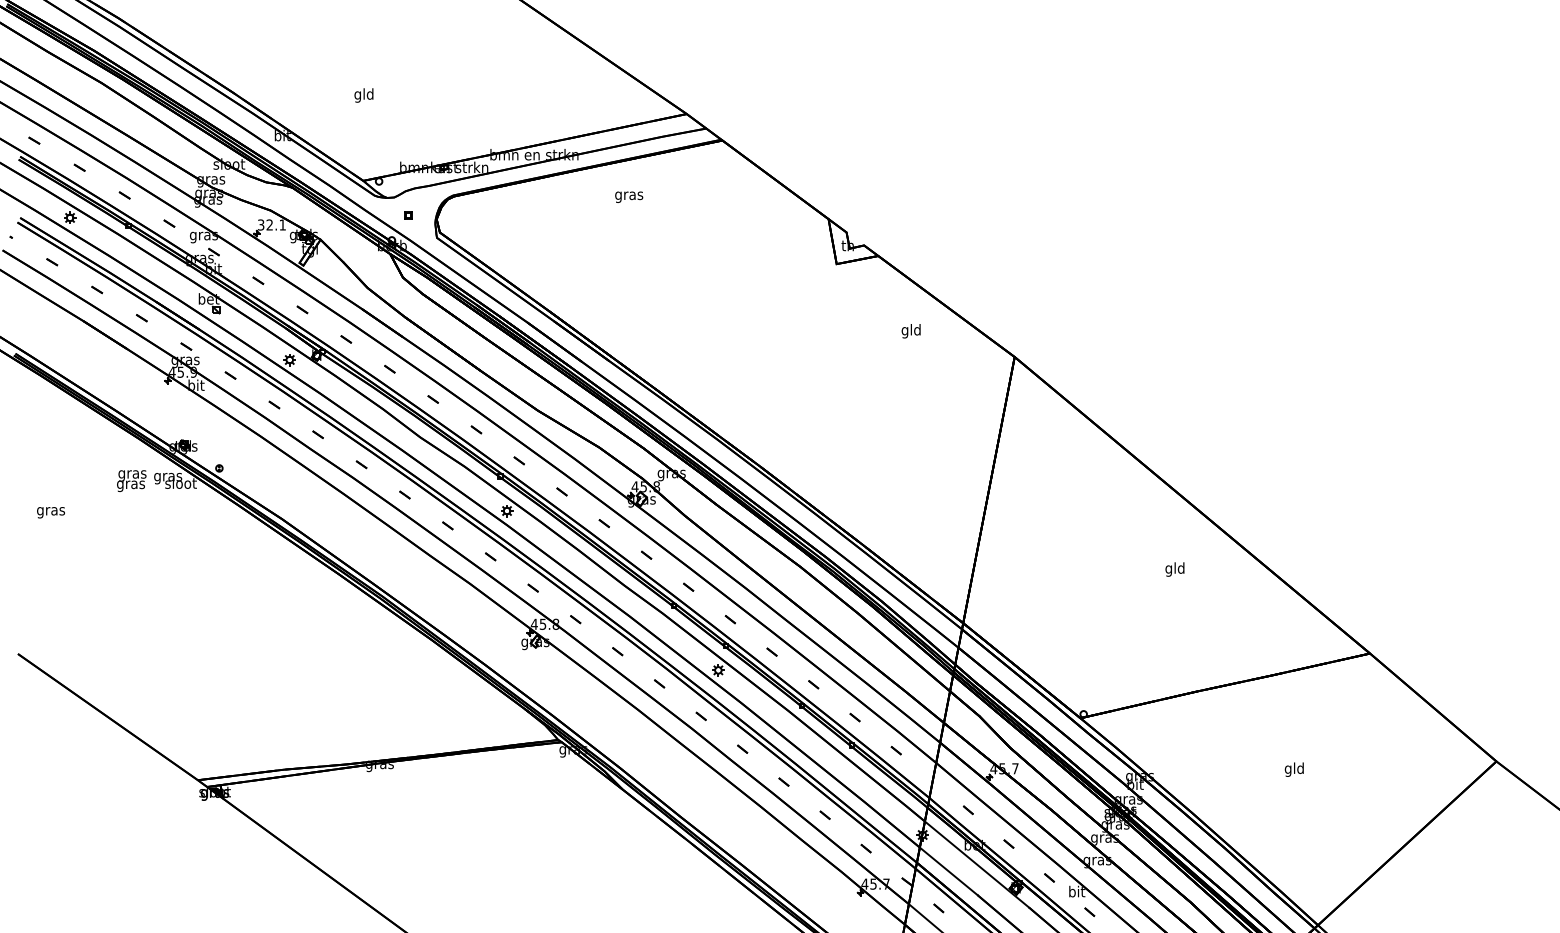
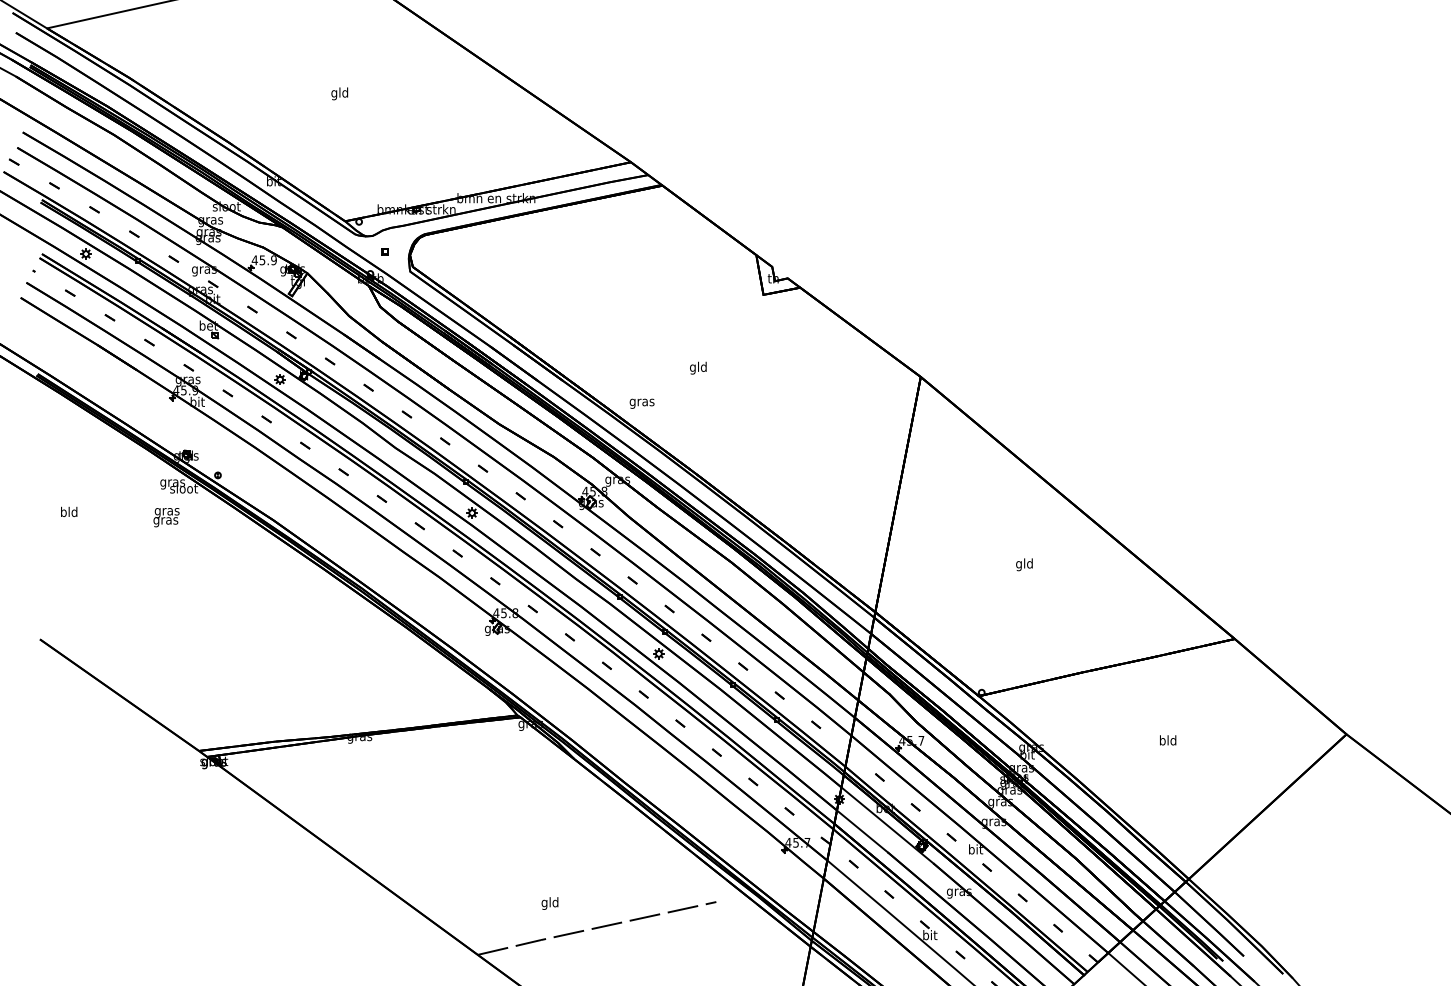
text: (363, 95) -> (339, 93), moved
text: (628, 196) -> (641, 403), moved
text: (270, 225) -> (263, 260), 32.1 -> 45.9
text: (911, 330) -> (698, 367), moved
text: (131, 480) -> (166, 517), moved
text: (50, 510) -> (68, 512), gras -> bld
text: (1175, 569) -> (1024, 564), moved
text: (1288, 769) -> (1162, 741), gld -> bld

